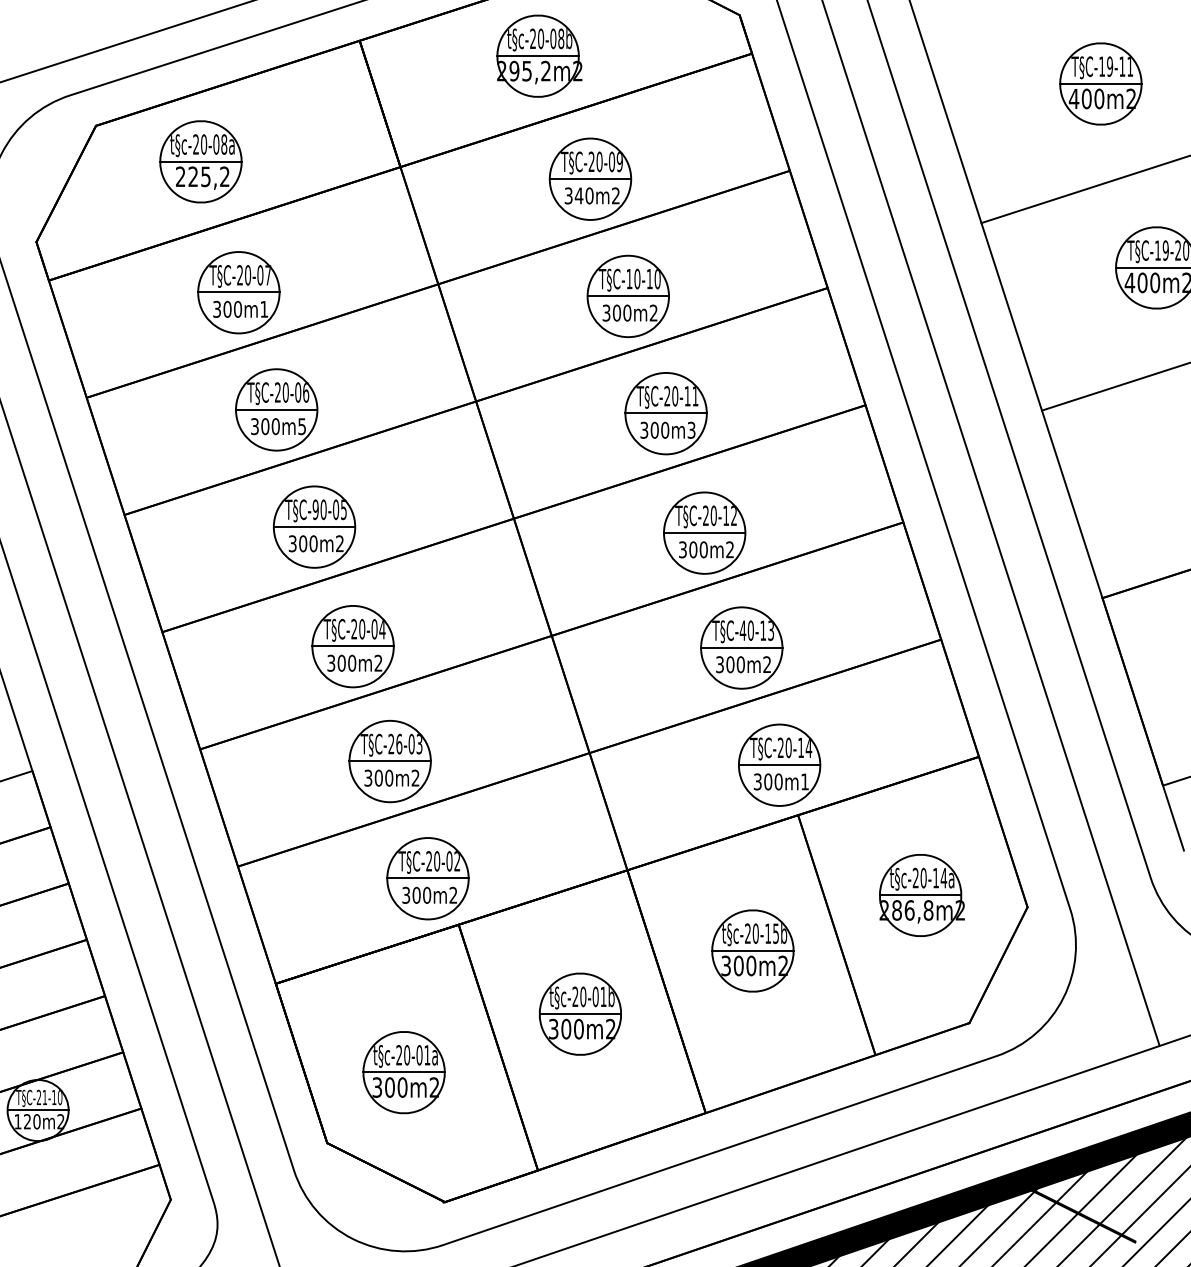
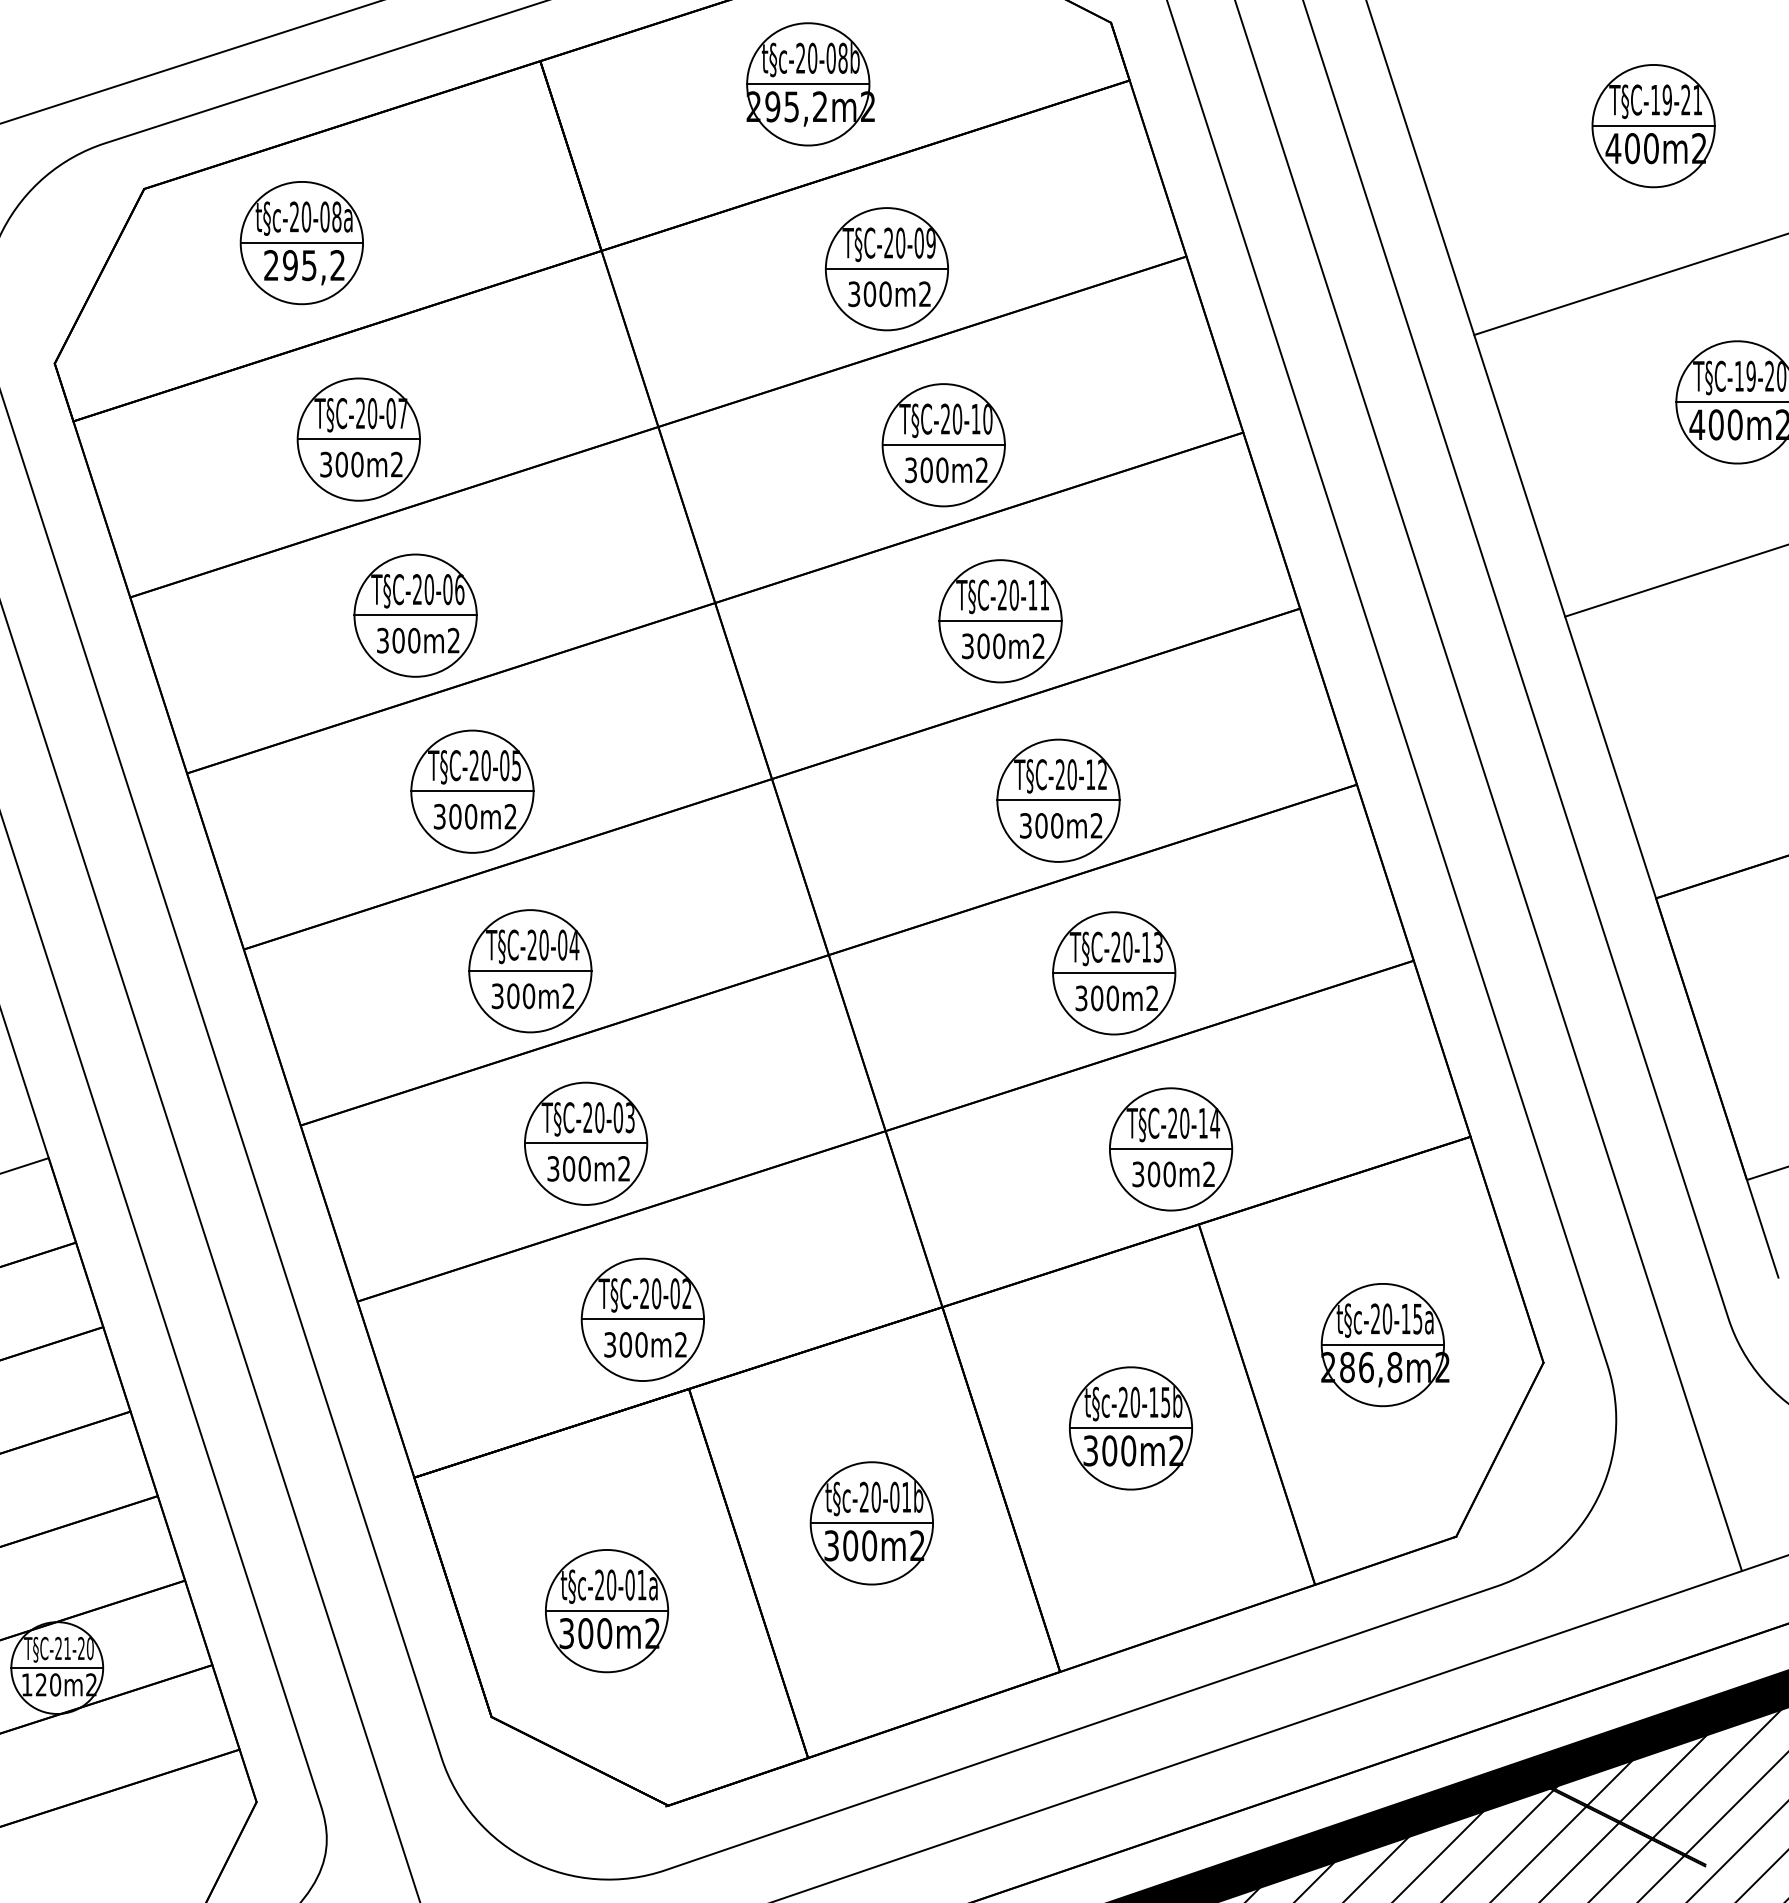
text: (1122, 66) -> (1686, 99), T§C-19-11 -> T§C-19-21
text: (193, 176) -> (290, 265), 225,2 -> 295,2
text: (578, 195) -> (868, 293), 340m2 -> 300m2
text: (629, 278) -> (945, 418), T§C-10-10 -> T§C-20-10
text: (264, 308) -> (397, 463), 300m1 -> 300m2
text: (301, 426) -> (452, 640), 300m5 -> 300m2
text: (691, 430) -> (1038, 646), 300m3 -> 300m2
text: (315, 509) -> (473, 765), T§C-90-05 -> T§C-20-05
text: (742, 630) -> (1115, 946), T§C-40-13 -> T§C-20-13
text: (399, 743) -> (600, 1116), T§C-26-03 -> T§C-20-03
text: (804, 781) -> (1208, 1173), 300m1 -> 300m2
text: (943, 878) -> (1417, 1319), t§c-20-14a -> t§c-20-15a
text: (54, 1096) -> (81, 1646), T§C-21-10 -> T§C-21-20

